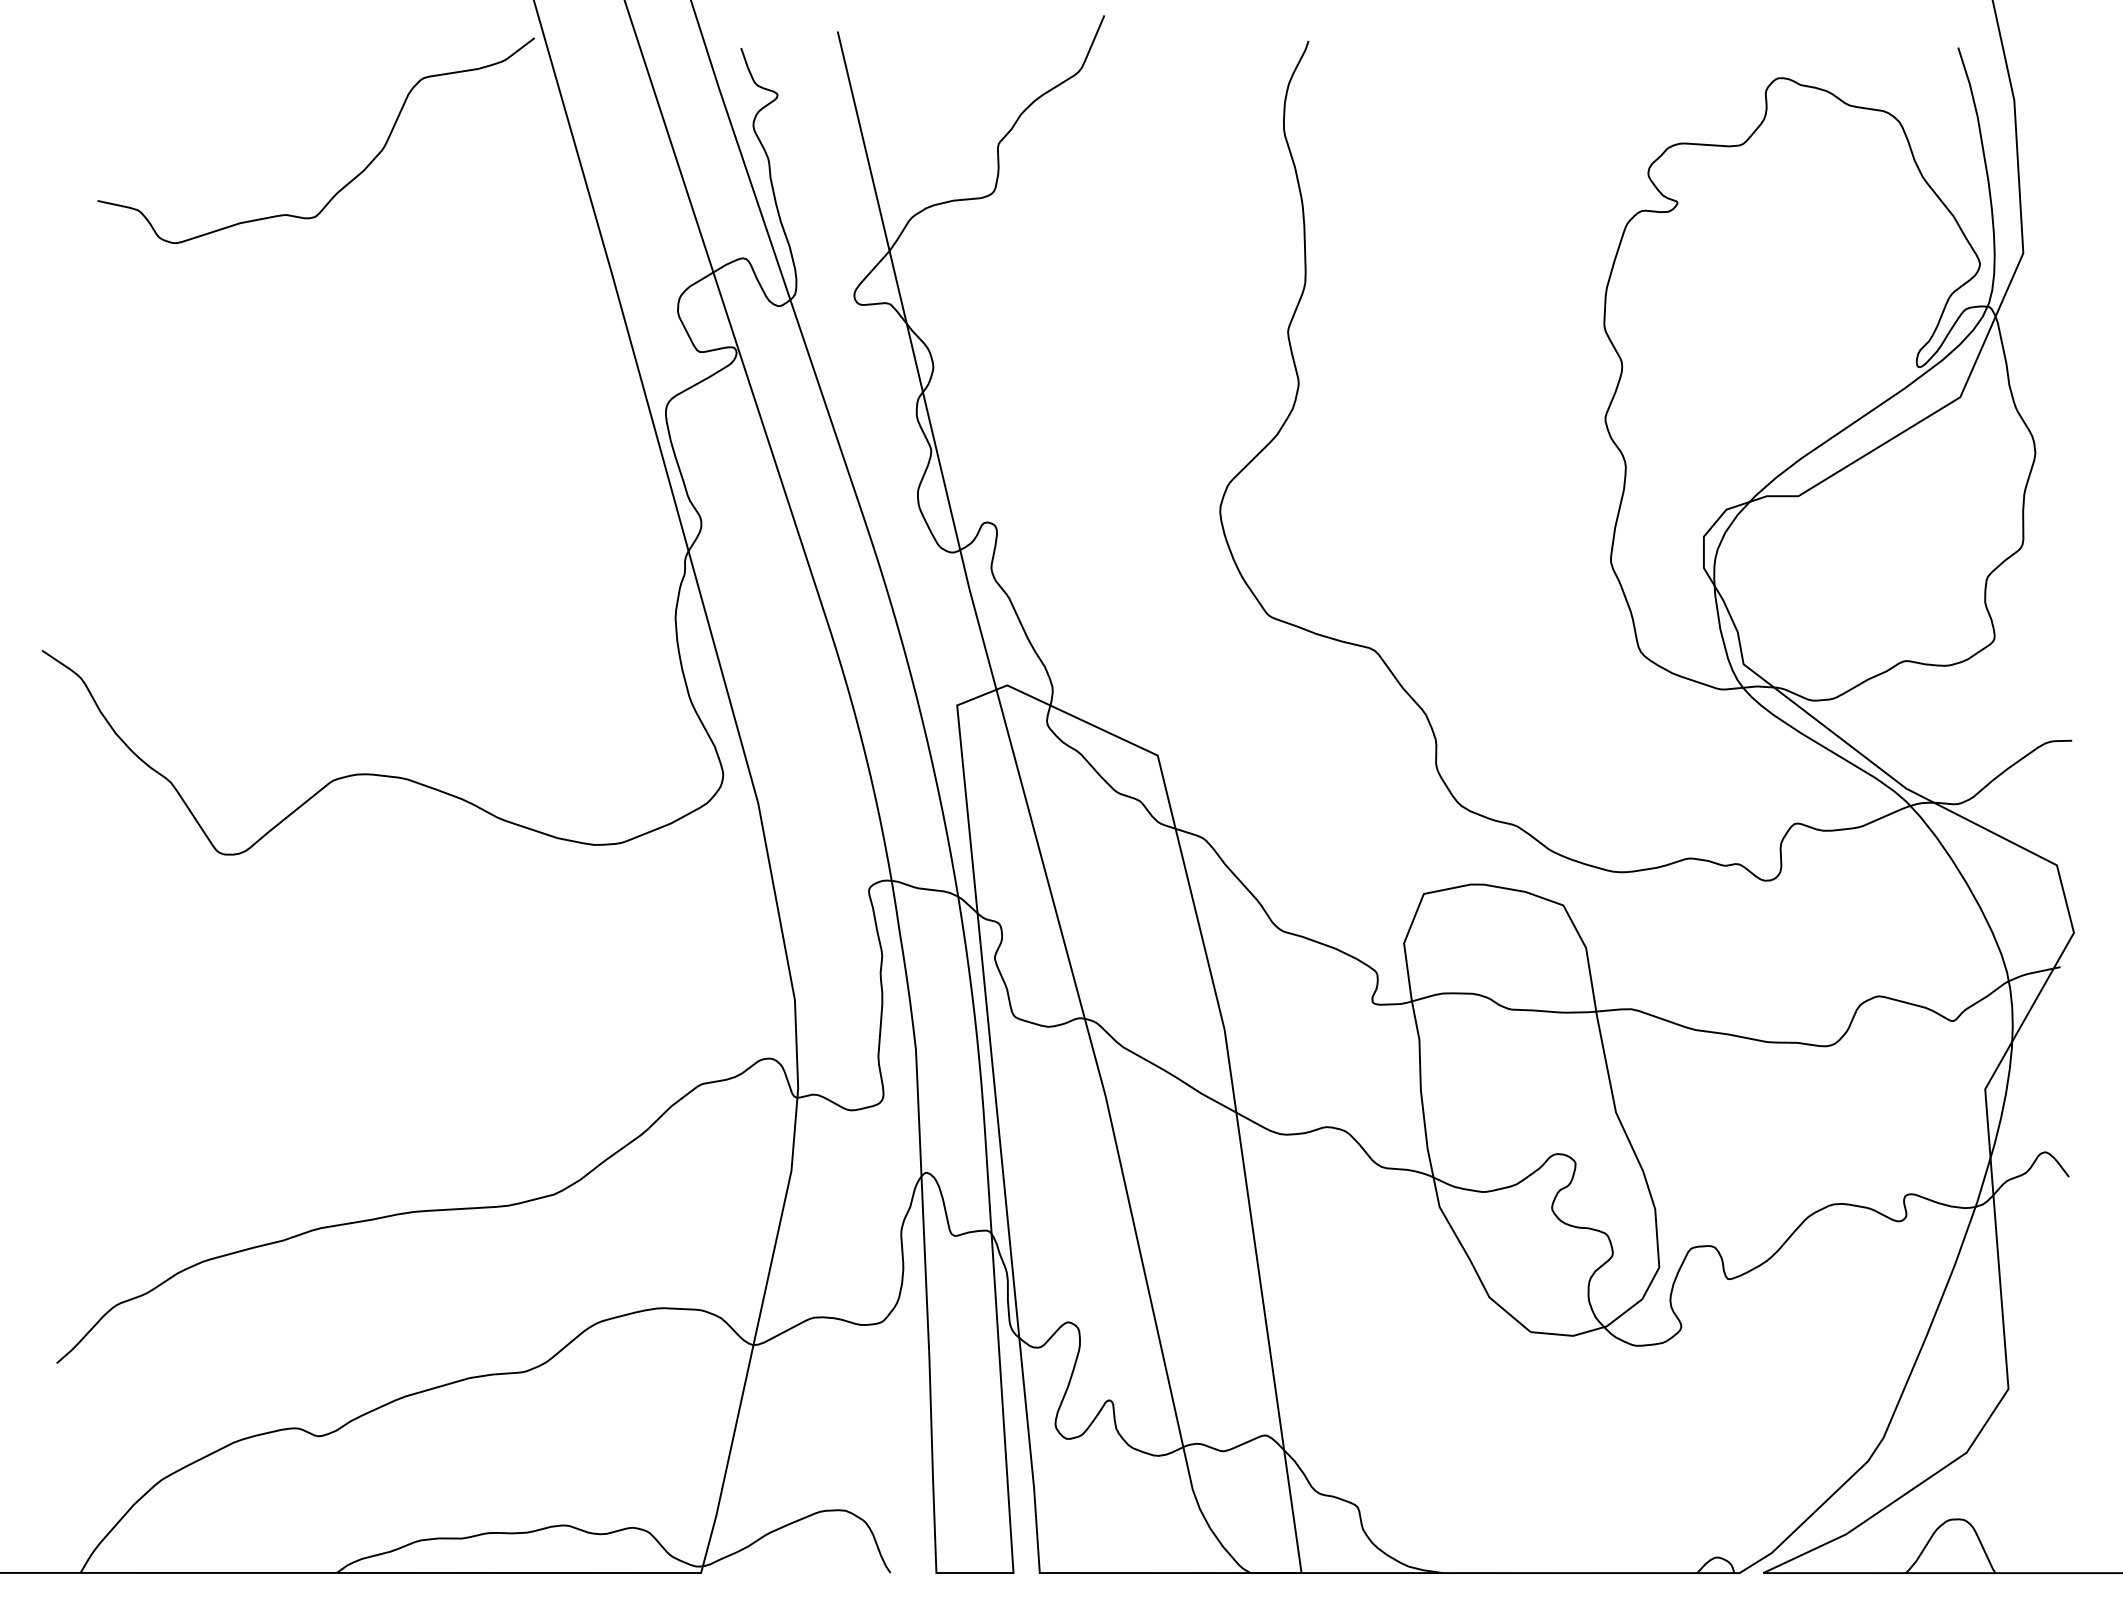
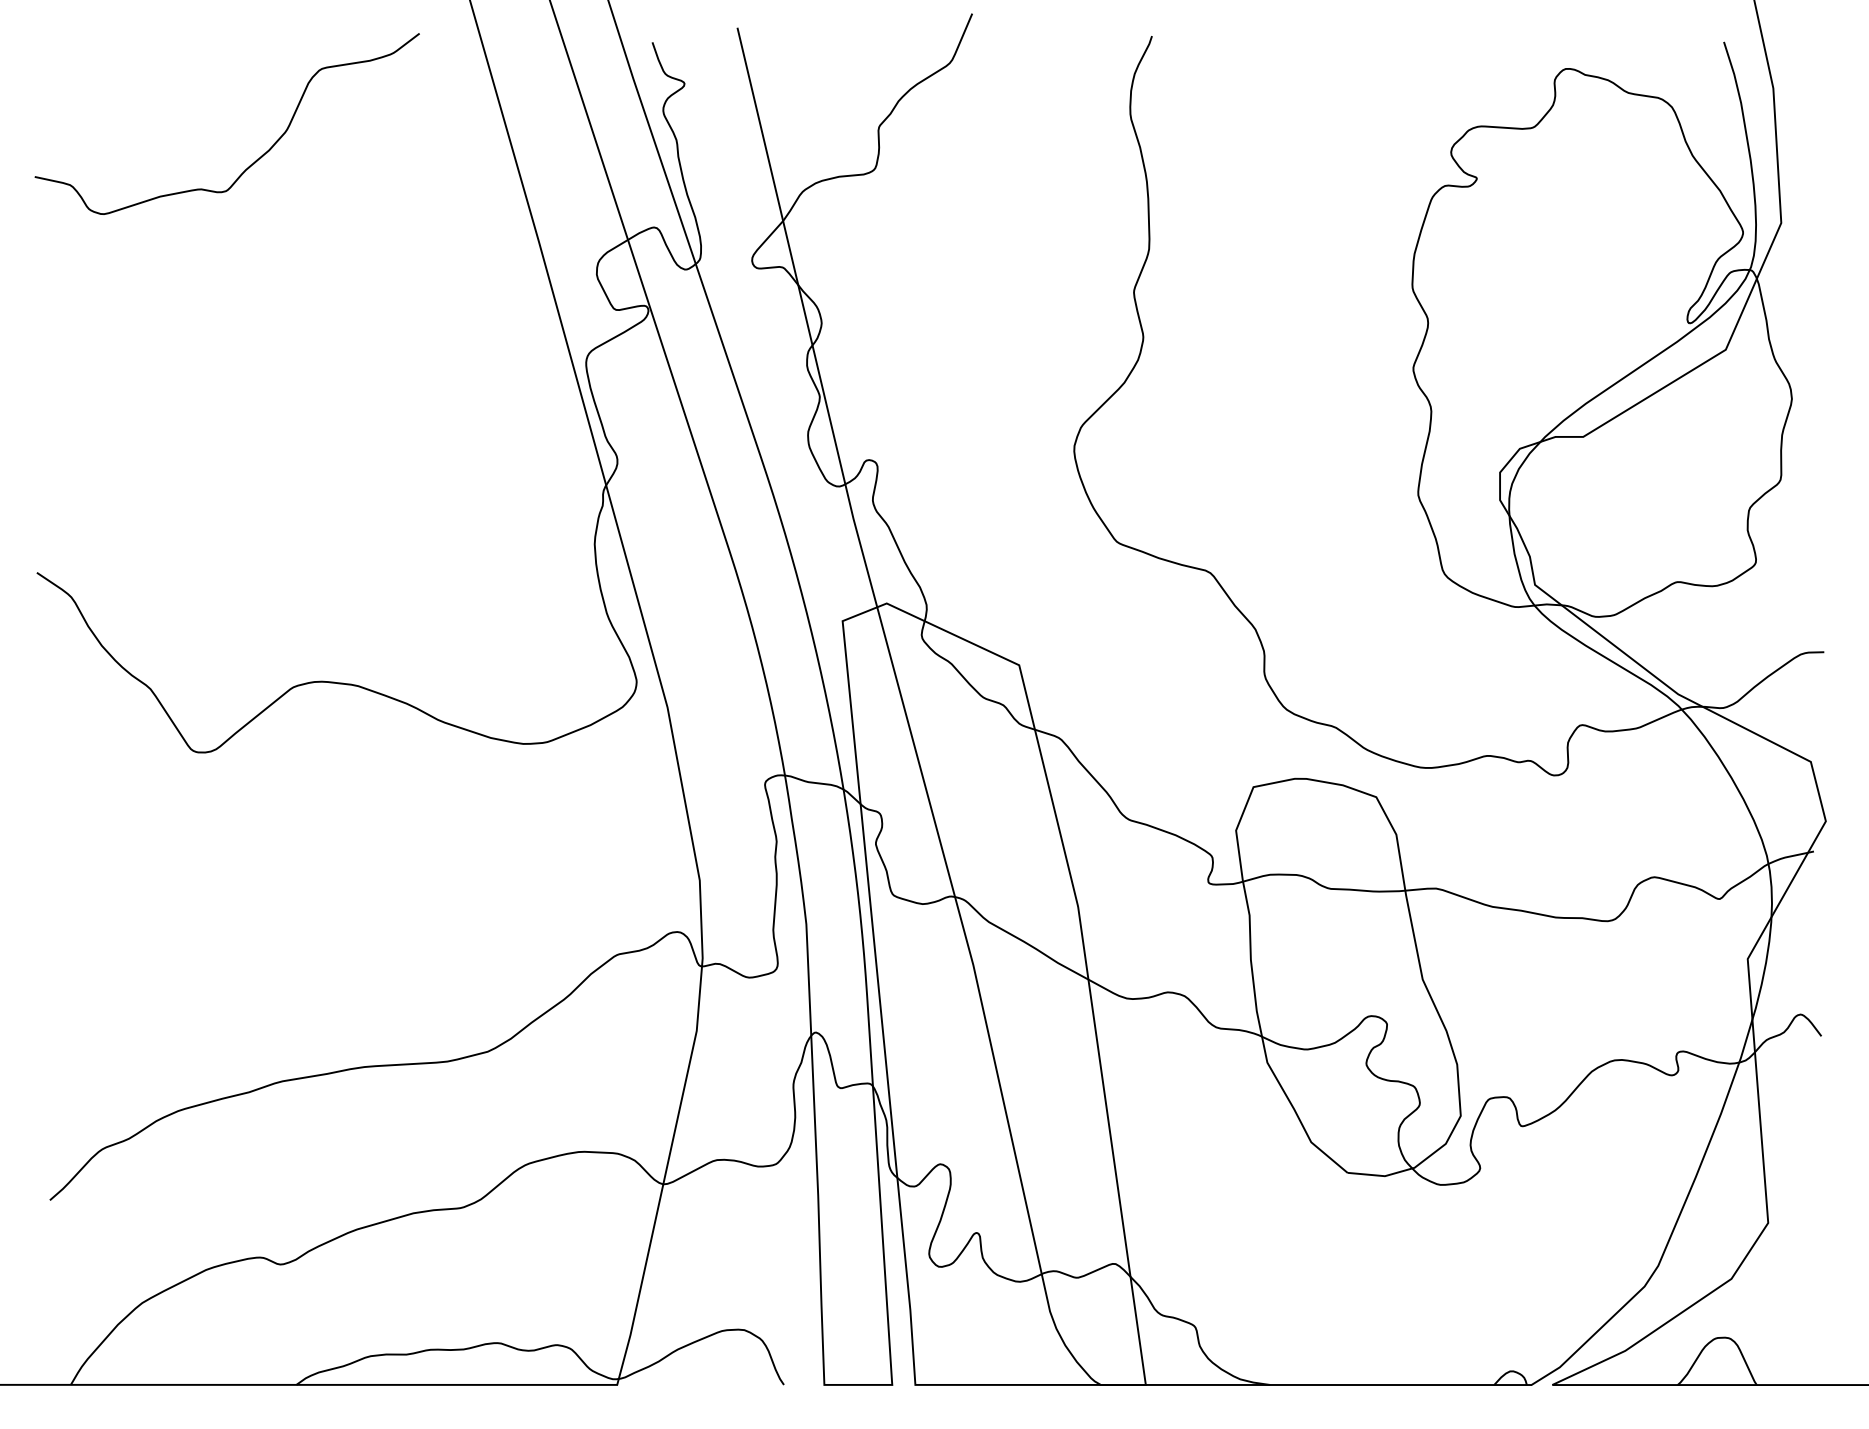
curve: (351, 179) -> (258, 158), moved

